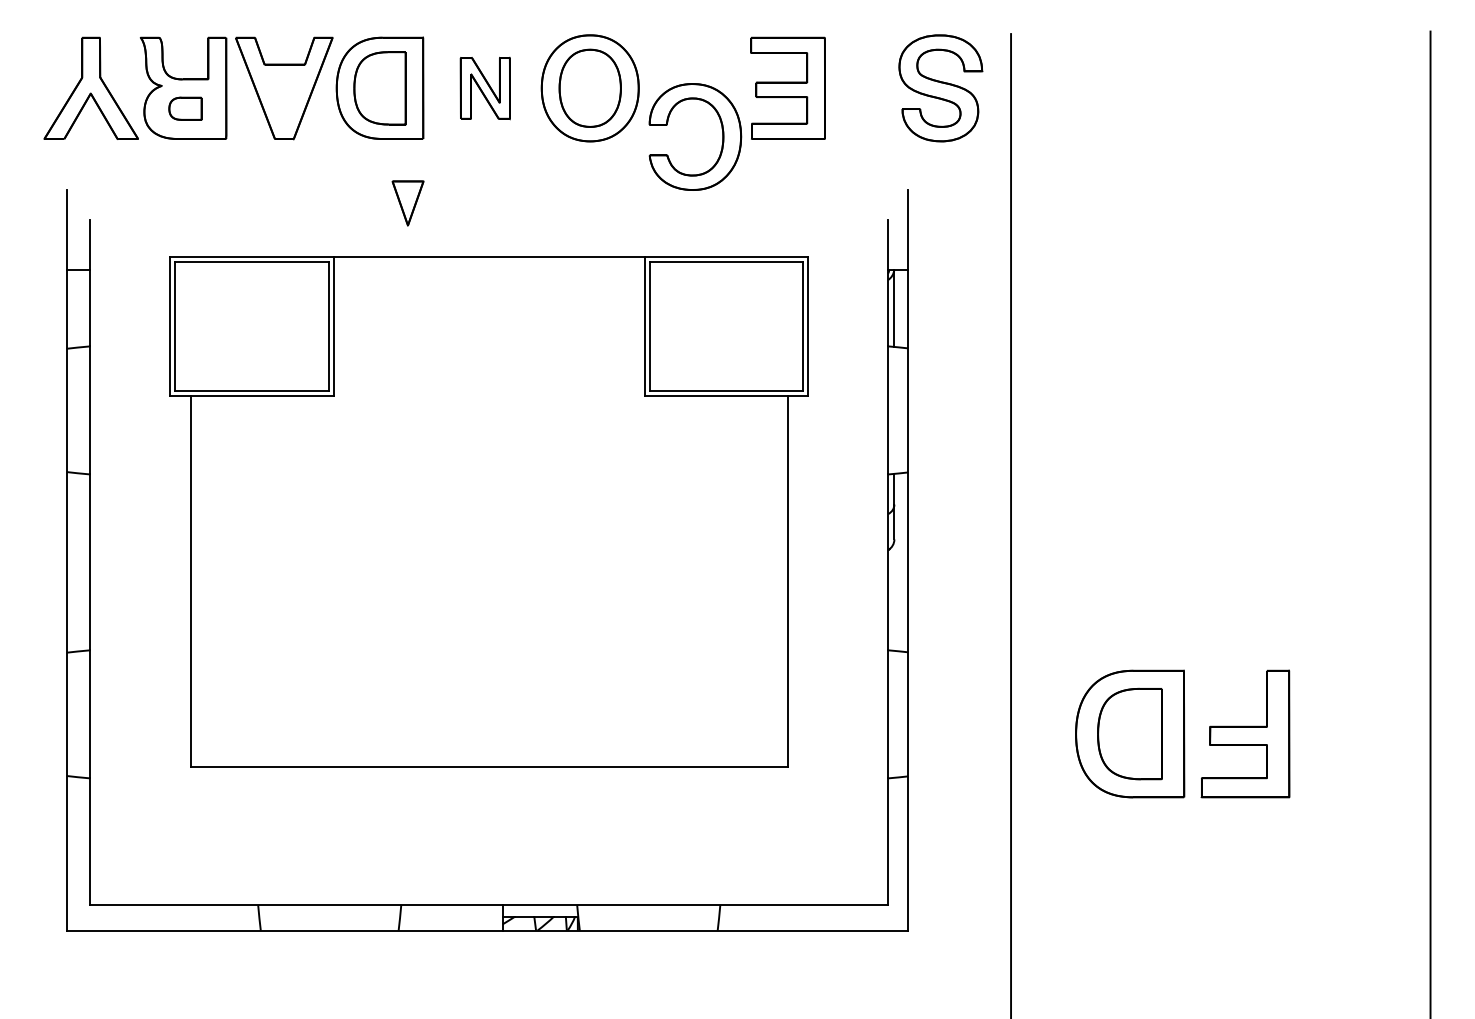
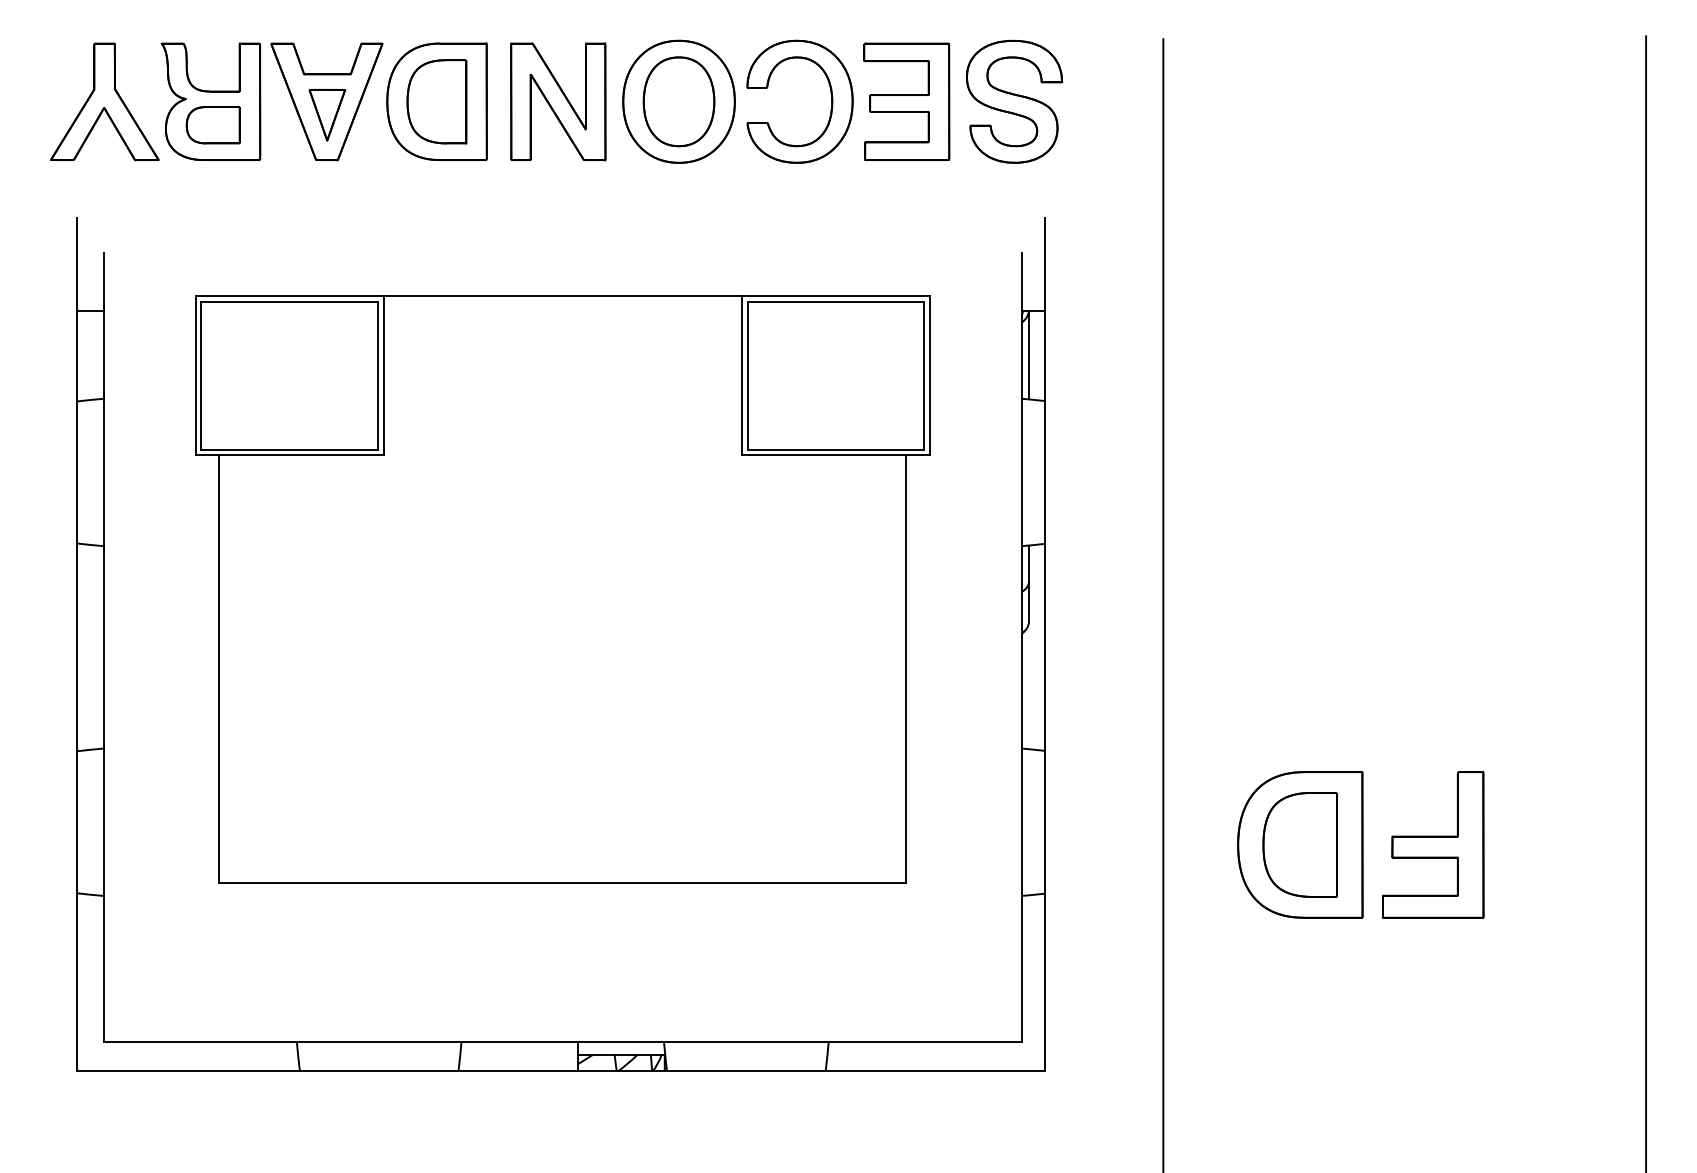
part: (485, 88) -> (558, 101), size x1.67
part: (940, 88) -> (1014, 101), moved
part: (184, 108) -> (212, 125), size x1.43
part: (721, 130) -> (830, 94), moved
part: (407, 203) -> (326, 115), moved

